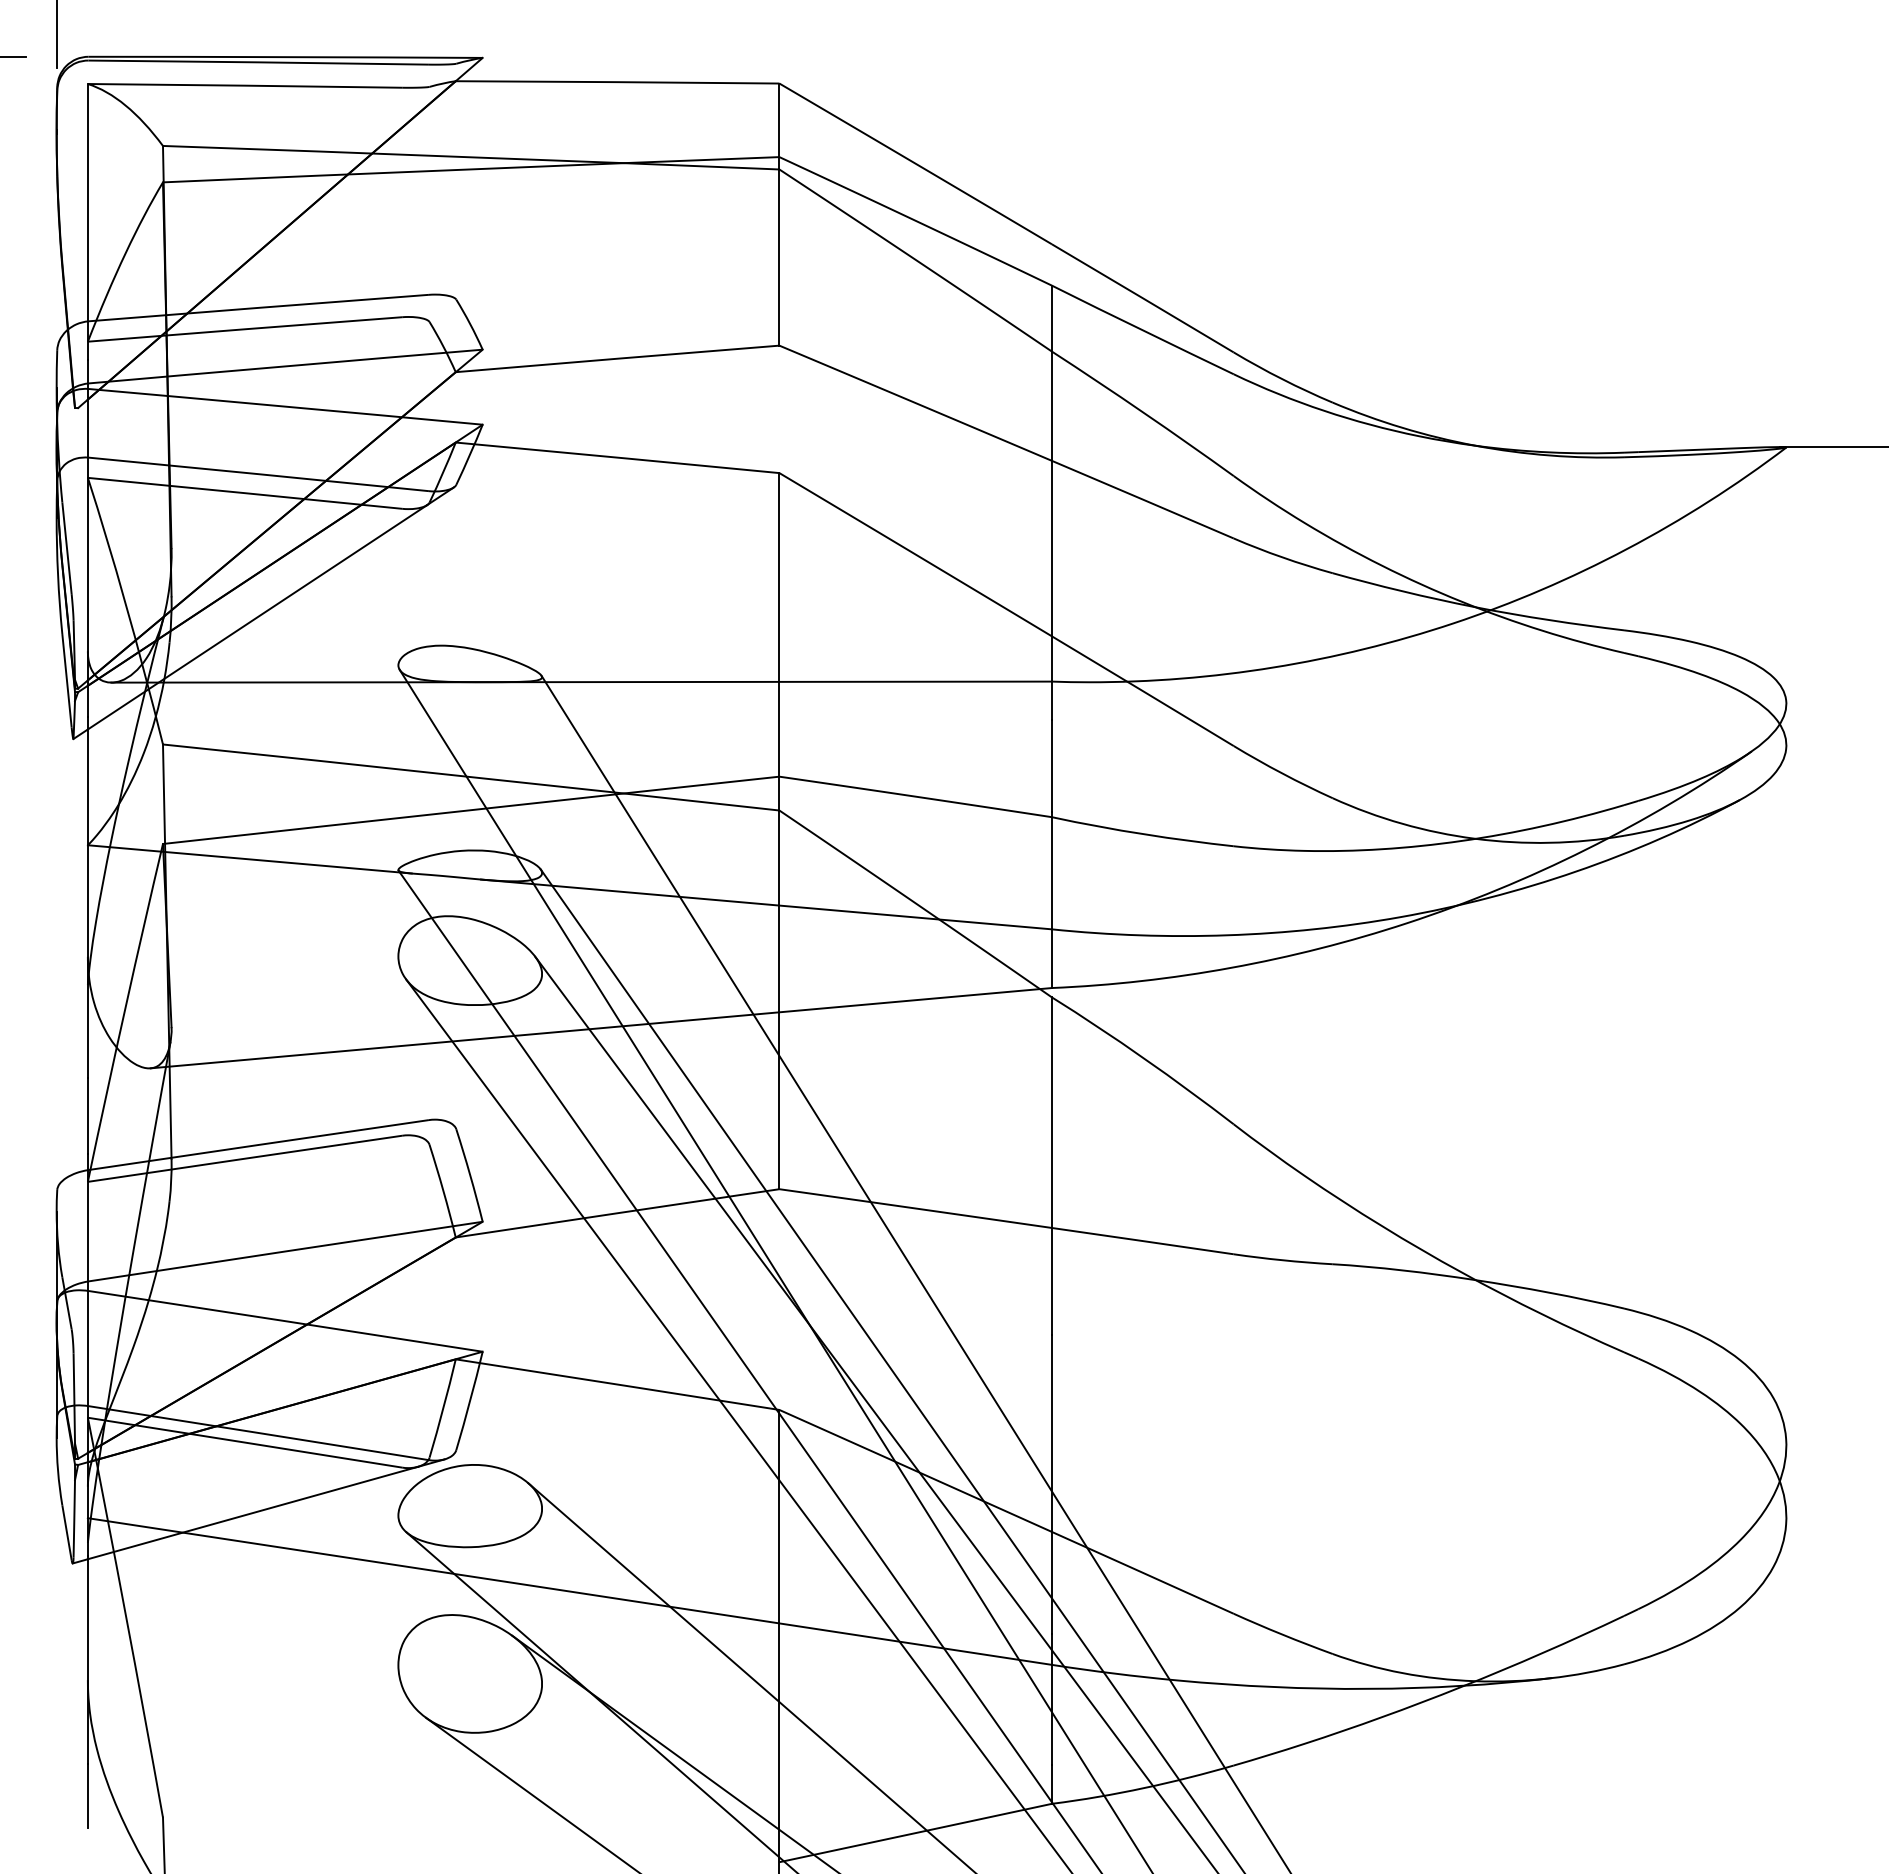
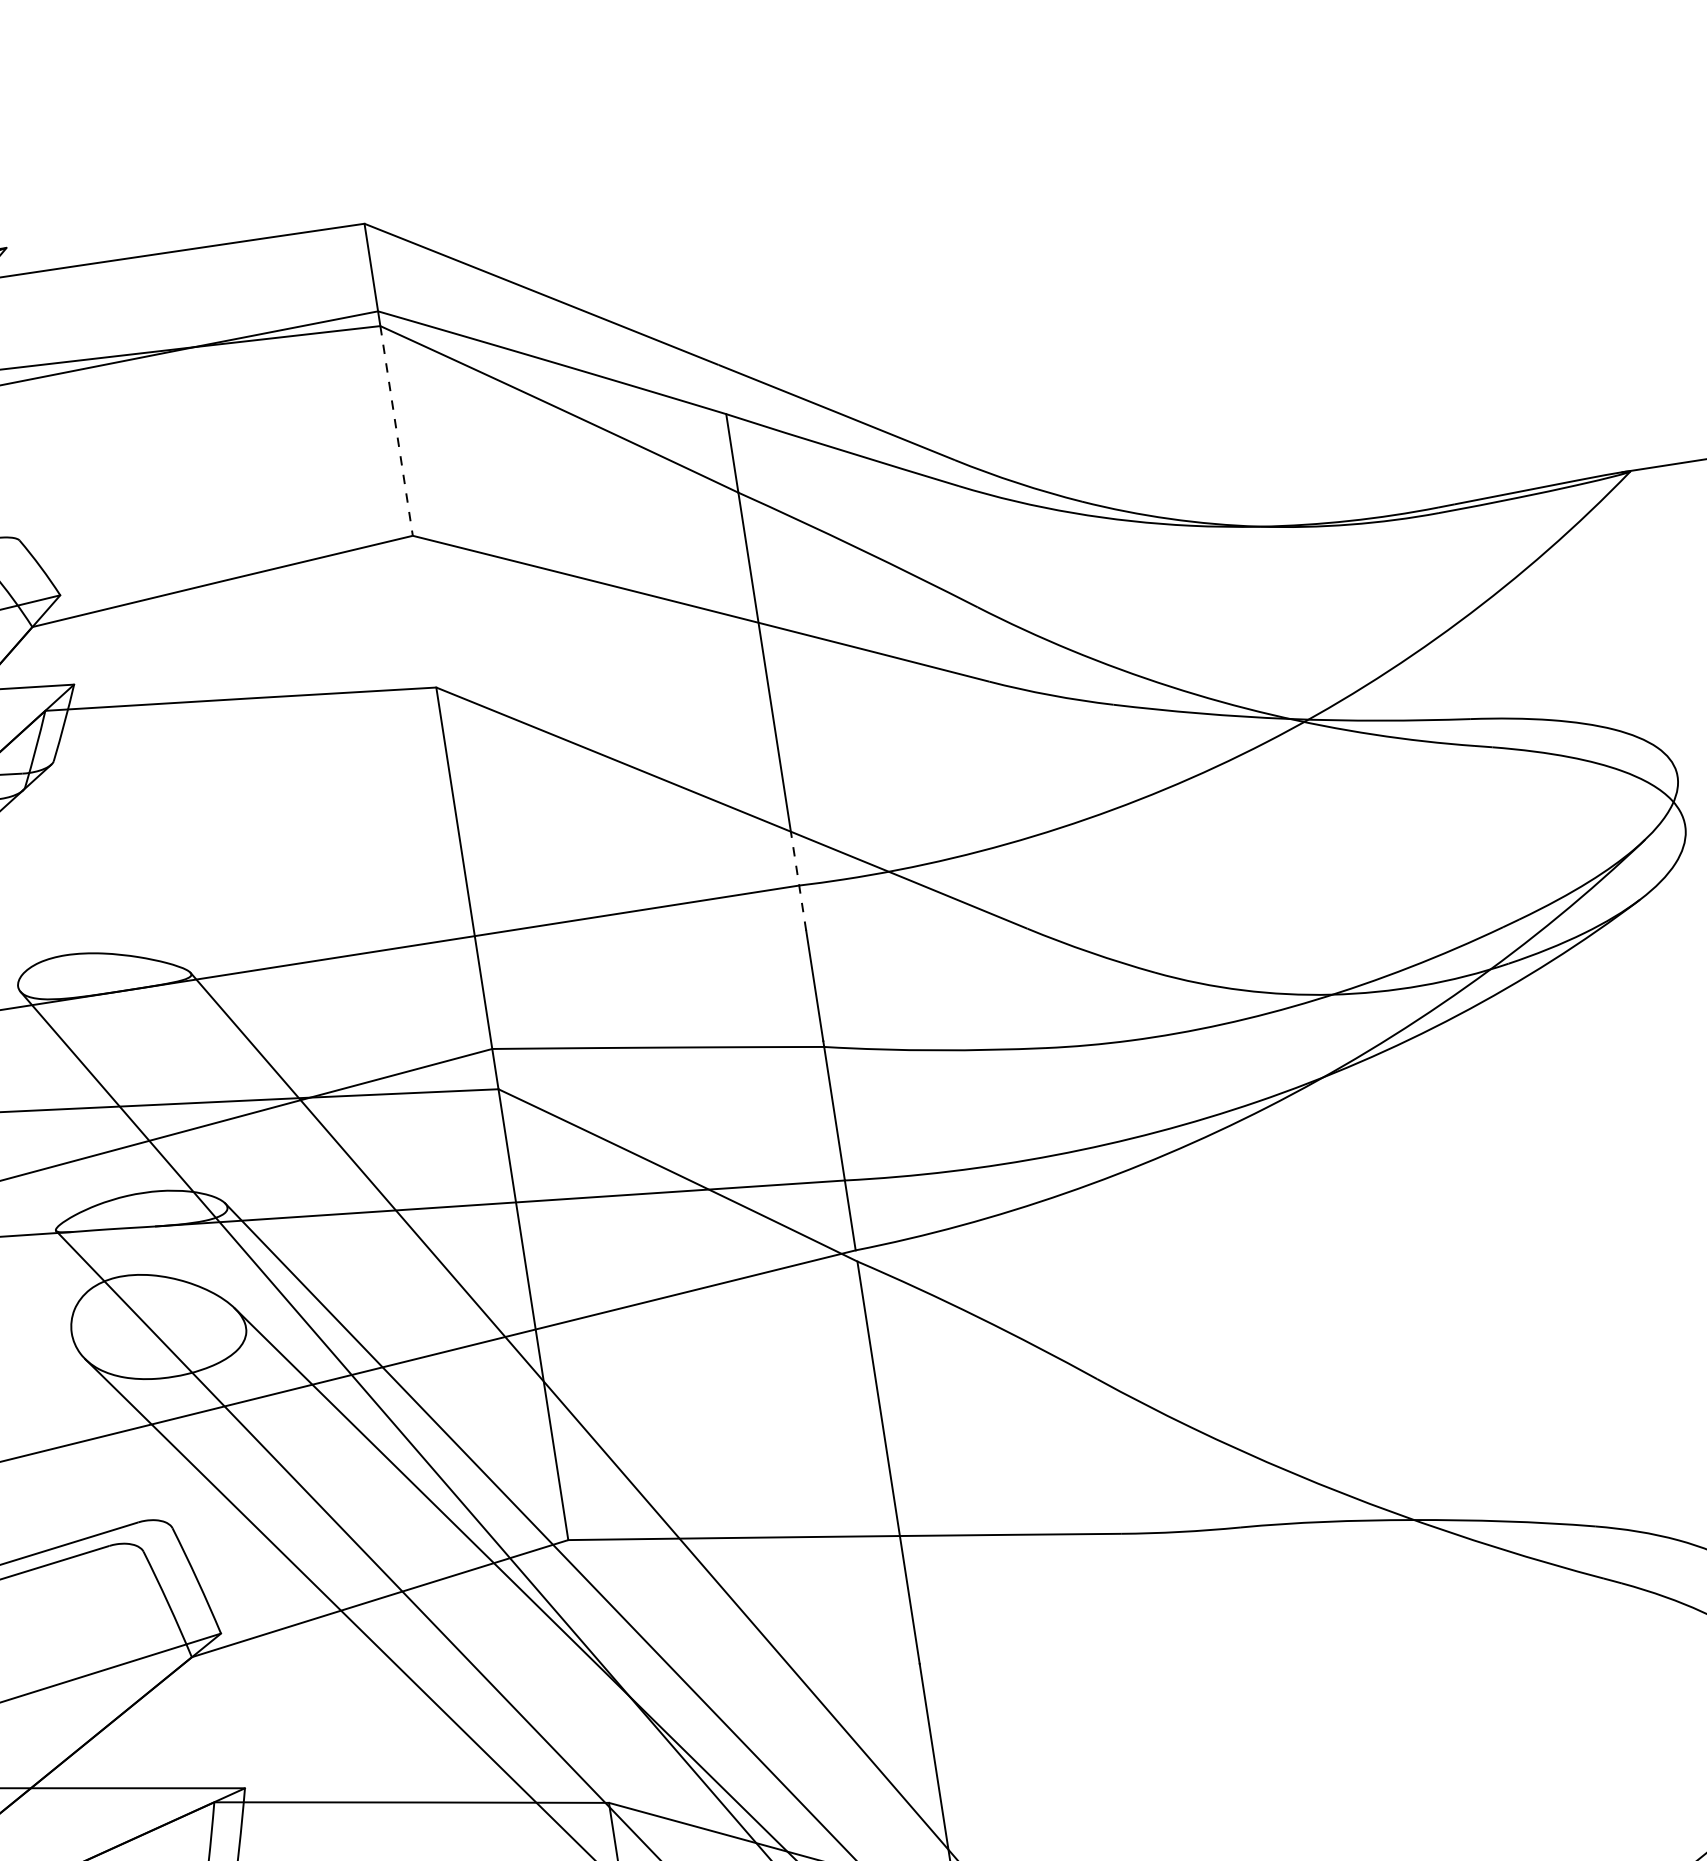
line: (779, 258) -> (396, 432), solid -> dashed
line: (1051, 677) -> (797, 880), solid -> dashed

